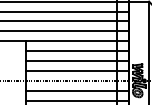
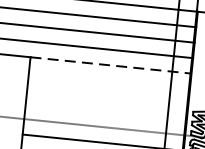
line: (77, 41) -> (110, 65), solid -> dashed
line: (77, 51) -> (109, 81), removed
line: (77, 61) -> (107, 96), removed
line: (77, 71) -> (105, 112), removed

